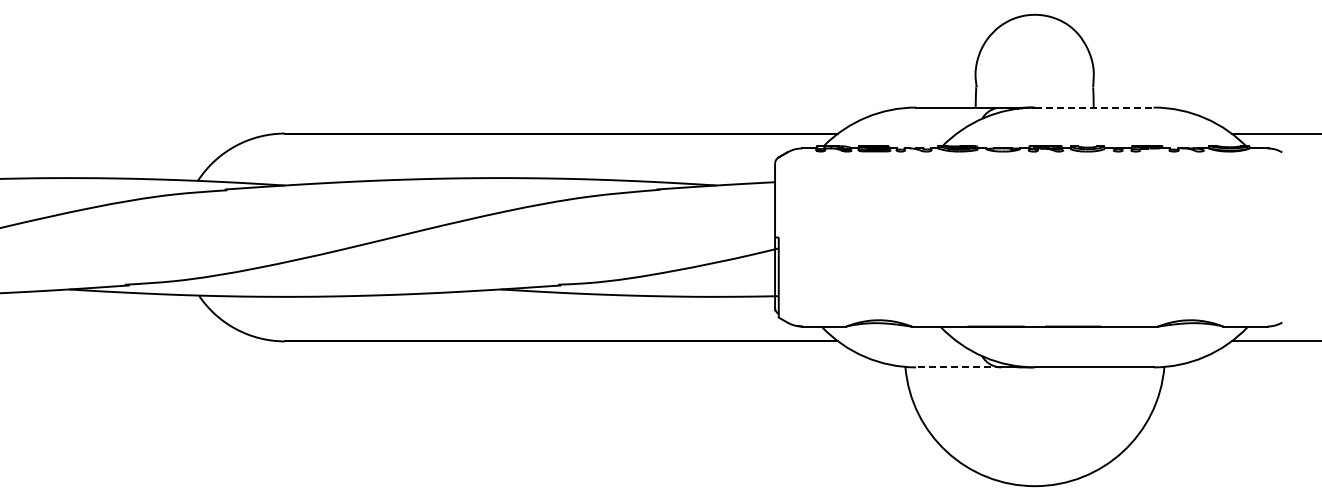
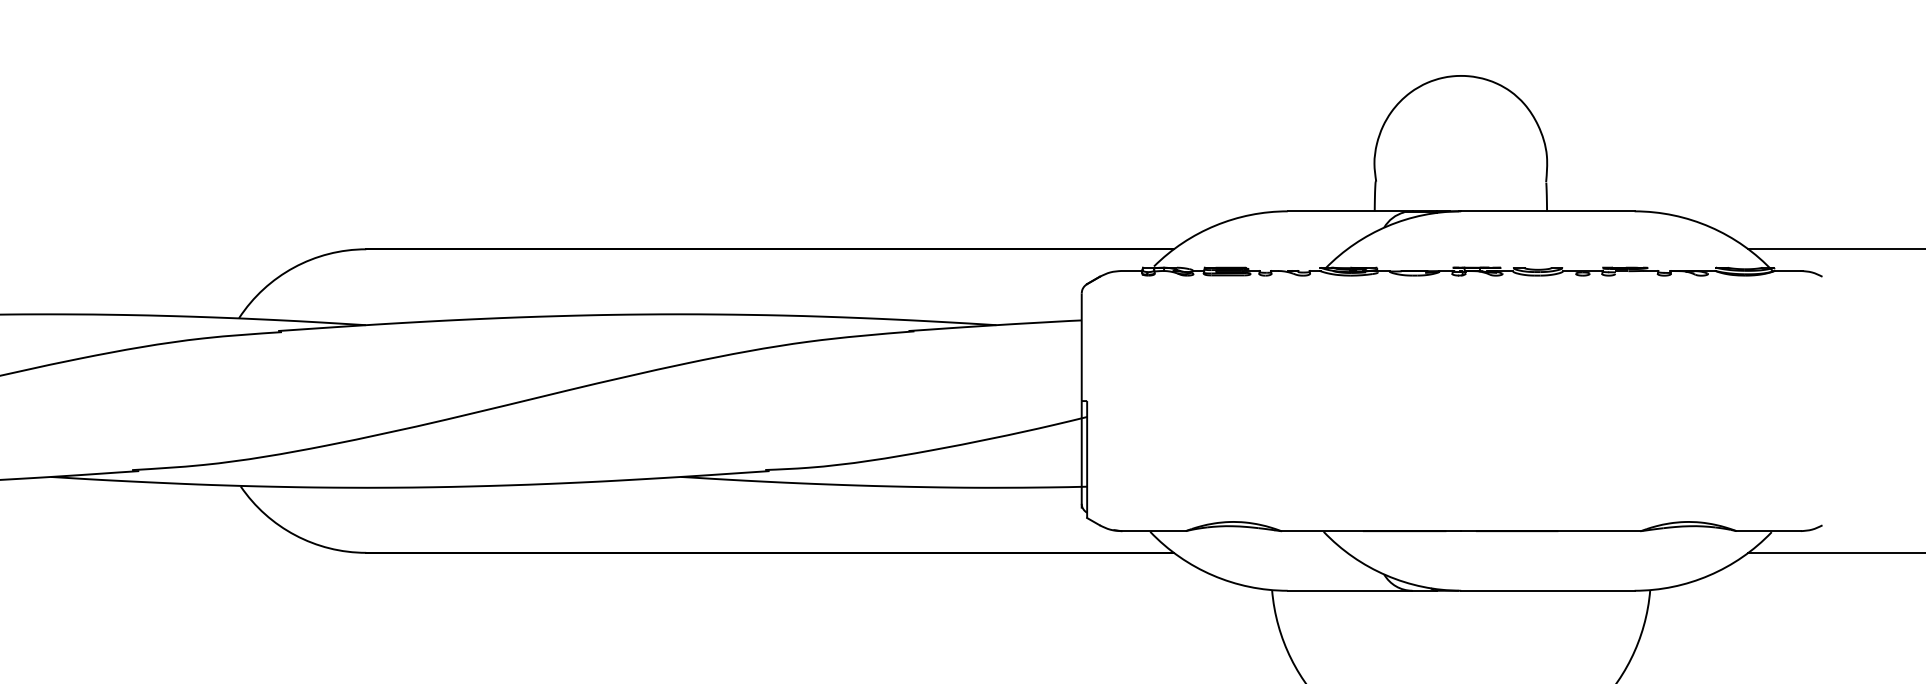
line: (1094, 107) -> (1548, 211), dashed -> solid
line: (958, 367) -> (1349, 590), dashed -> solid

